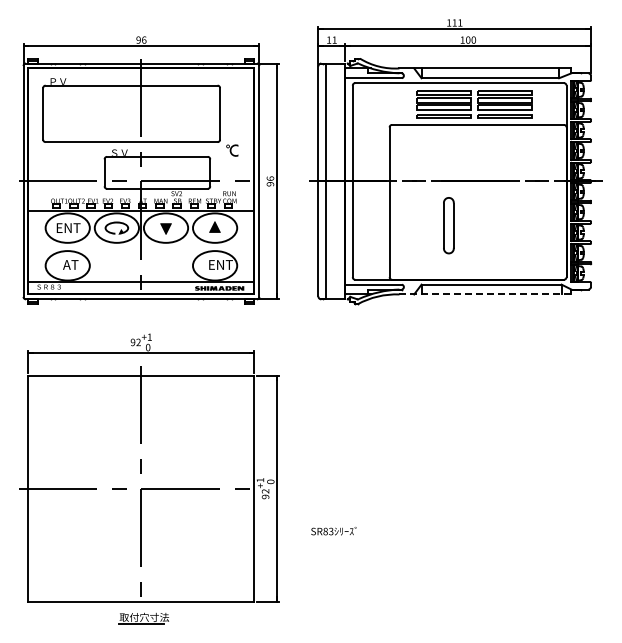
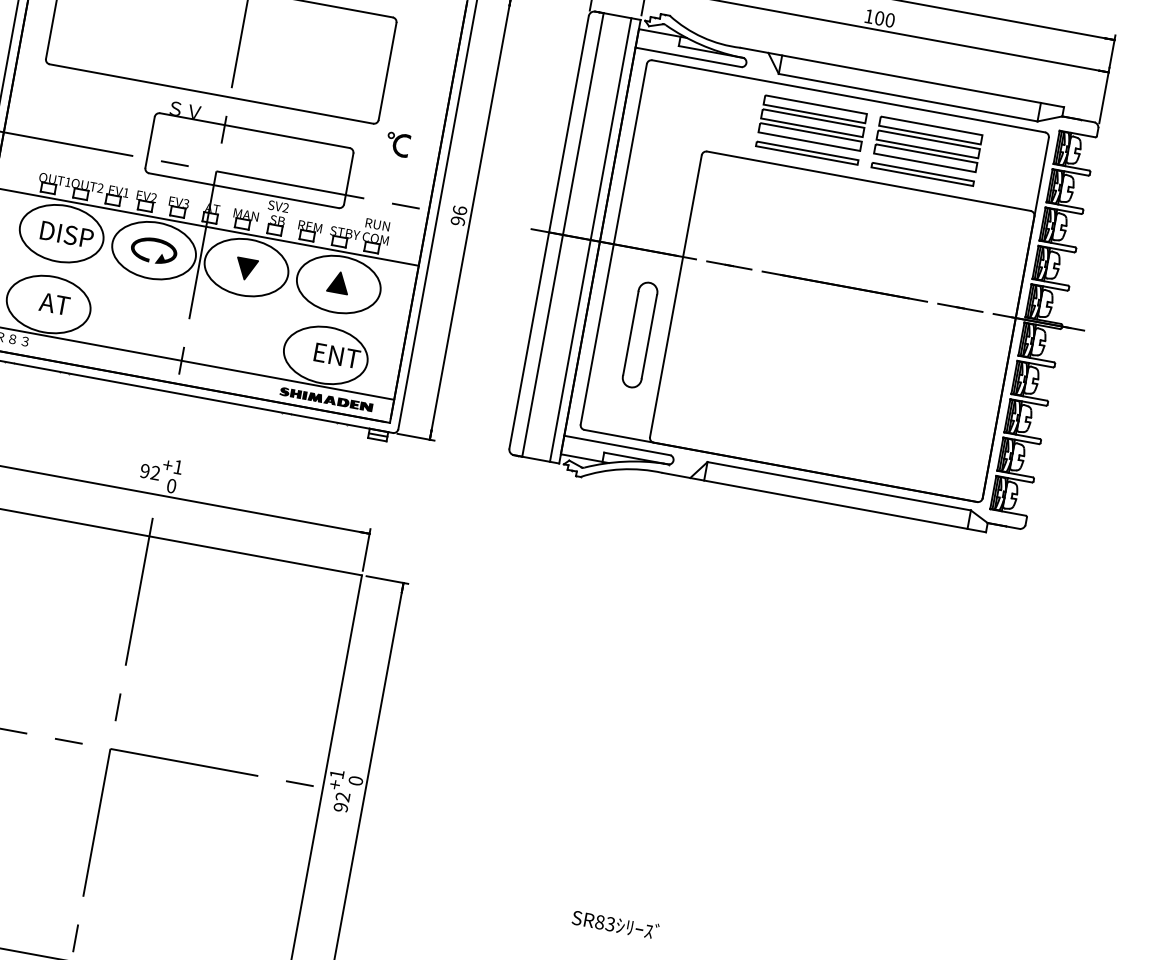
line: (340, 181) -> (590, 240), added
part: (448, 225) -> (639, 334), moved
text: (71, 228) -> (68, 235), ENT -> DISP
line: (485, 294) -> (824, 502), dashed -> solid
text: (333, 531) -> (614, 924), moved

